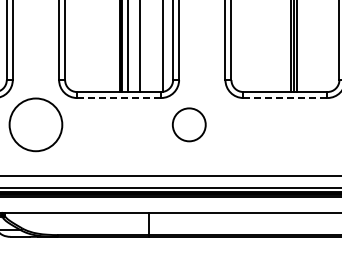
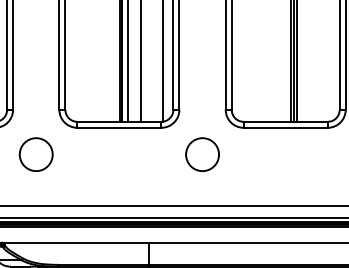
line: (118, 97) -> (118, 127), dashed -> solid
line: (285, 97) -> (285, 127), dashed -> solid
circle: (35, 124) -> (35, 154), size x0.62
circle: (189, 124) -> (202, 154), moved

